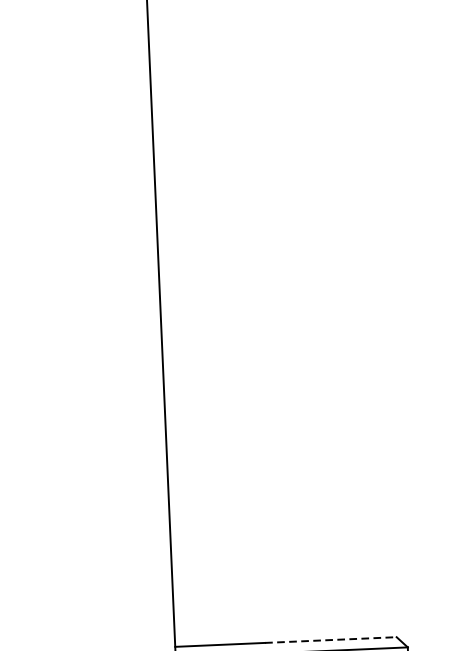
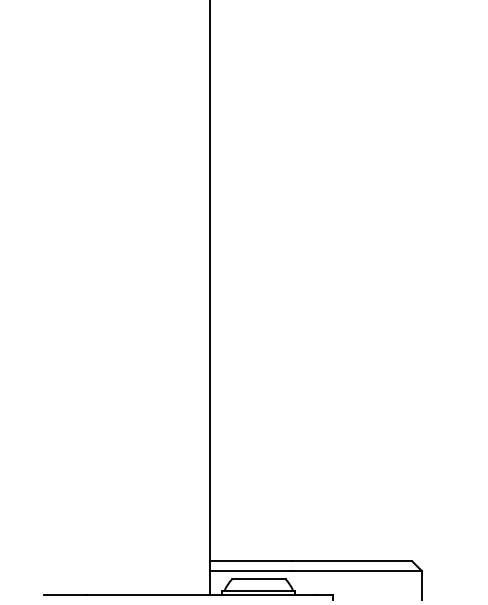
line: (331, 640) -> (352, 561), dashed -> solid

